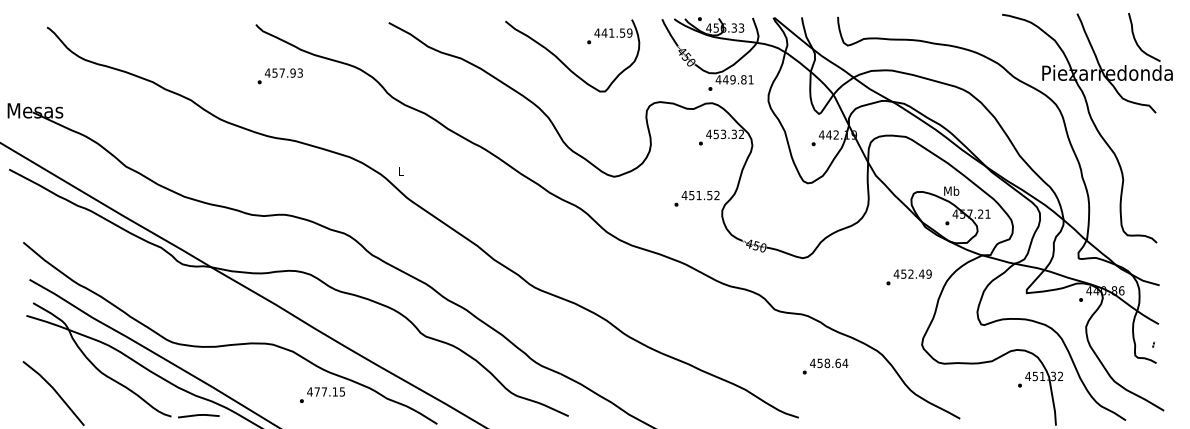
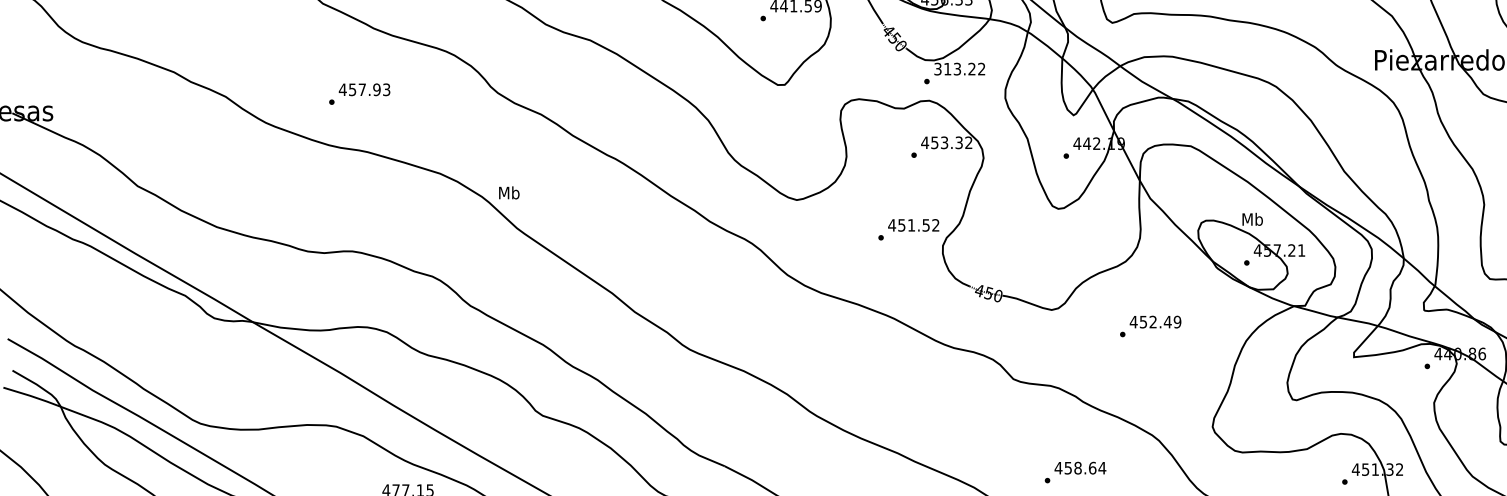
text: (279, 76) -> (358, 94), moved
text: (734, 79) -> (959, 68), 449.81 -> 313.22
text: (400, 171) -> (508, 192), L -> Mb
text: (908, 277) -> (1149, 326), moved
text: (825, 366) -> (1075, 472), moved

